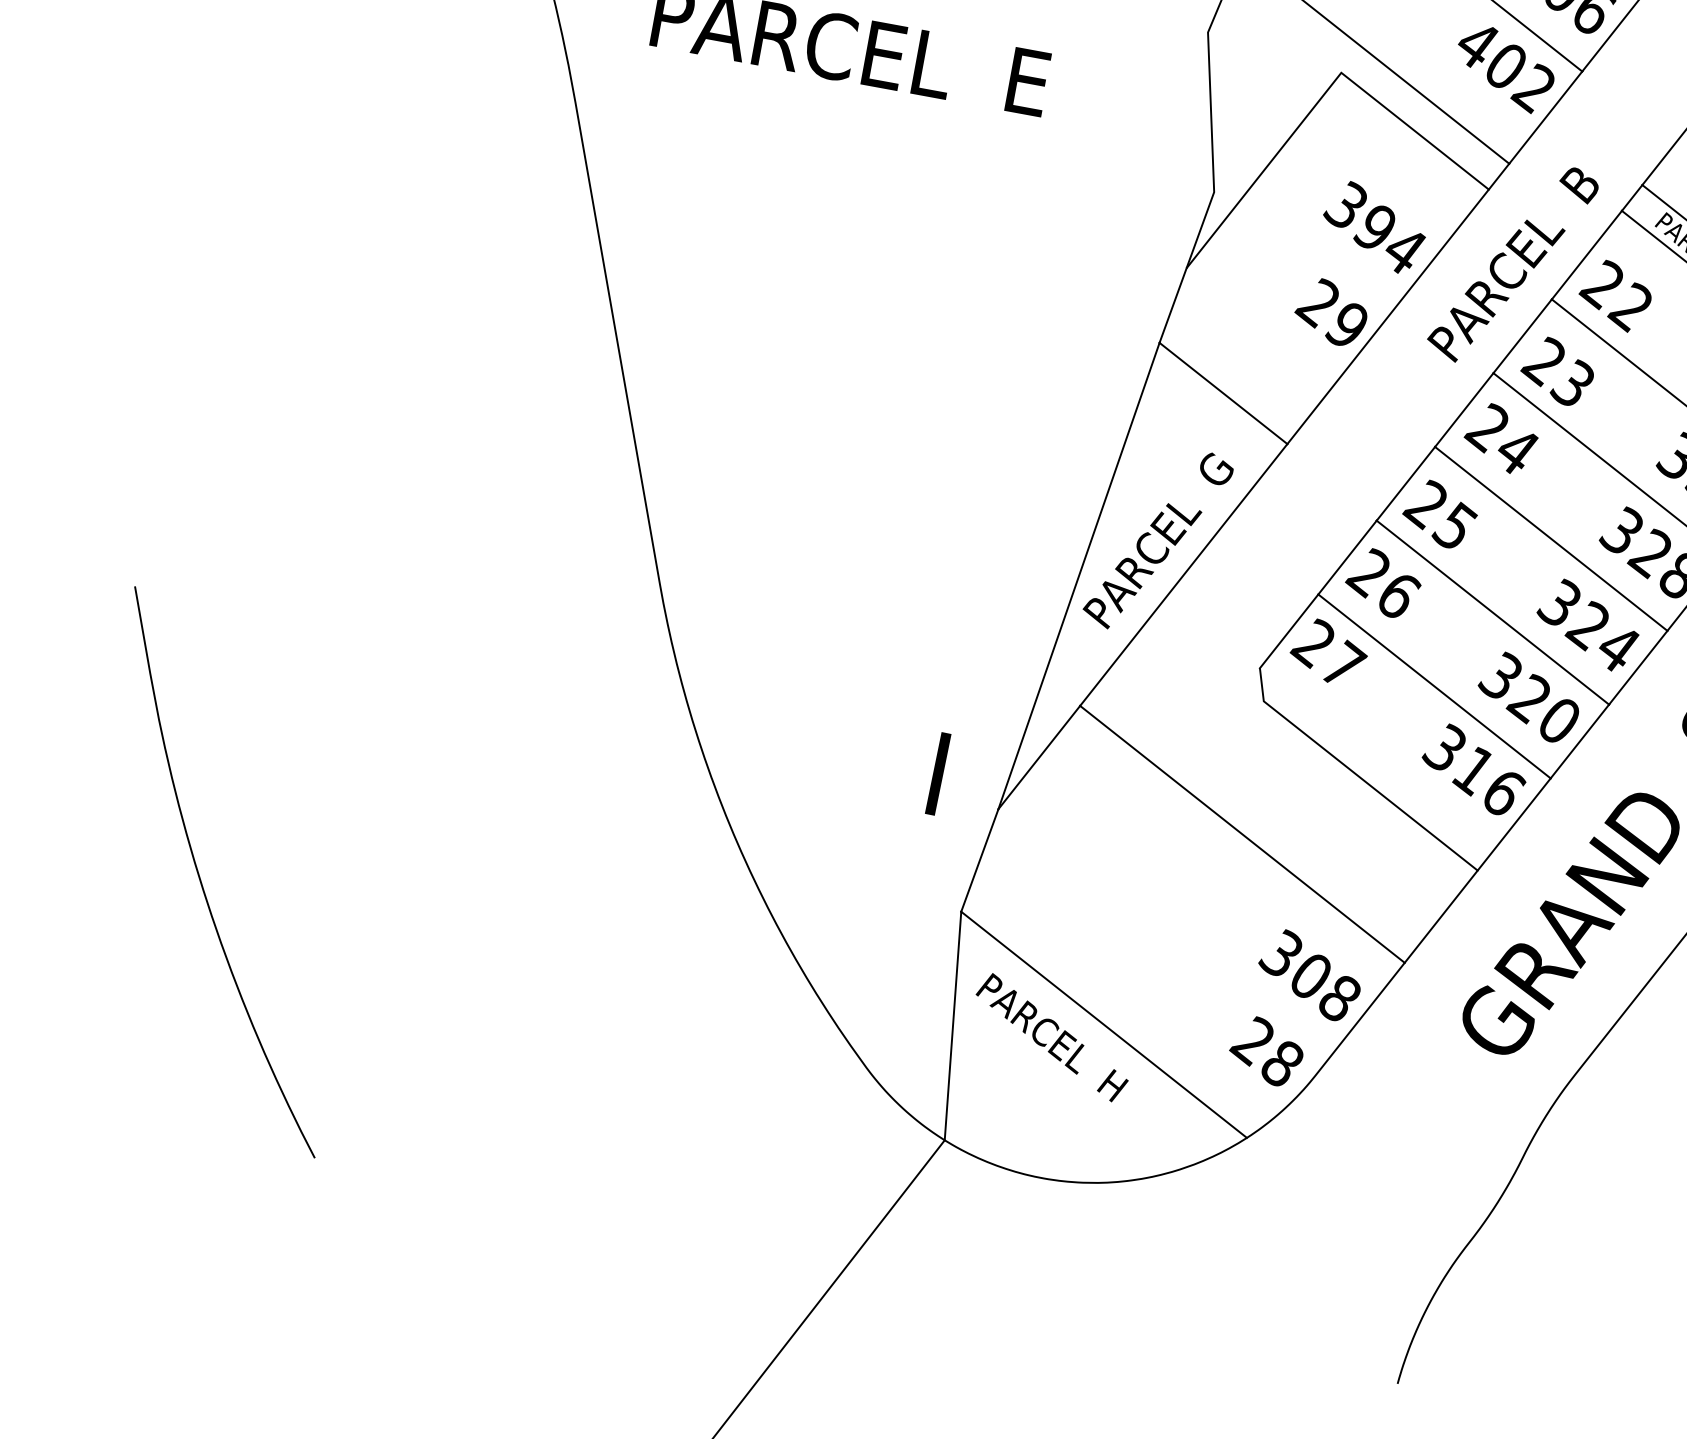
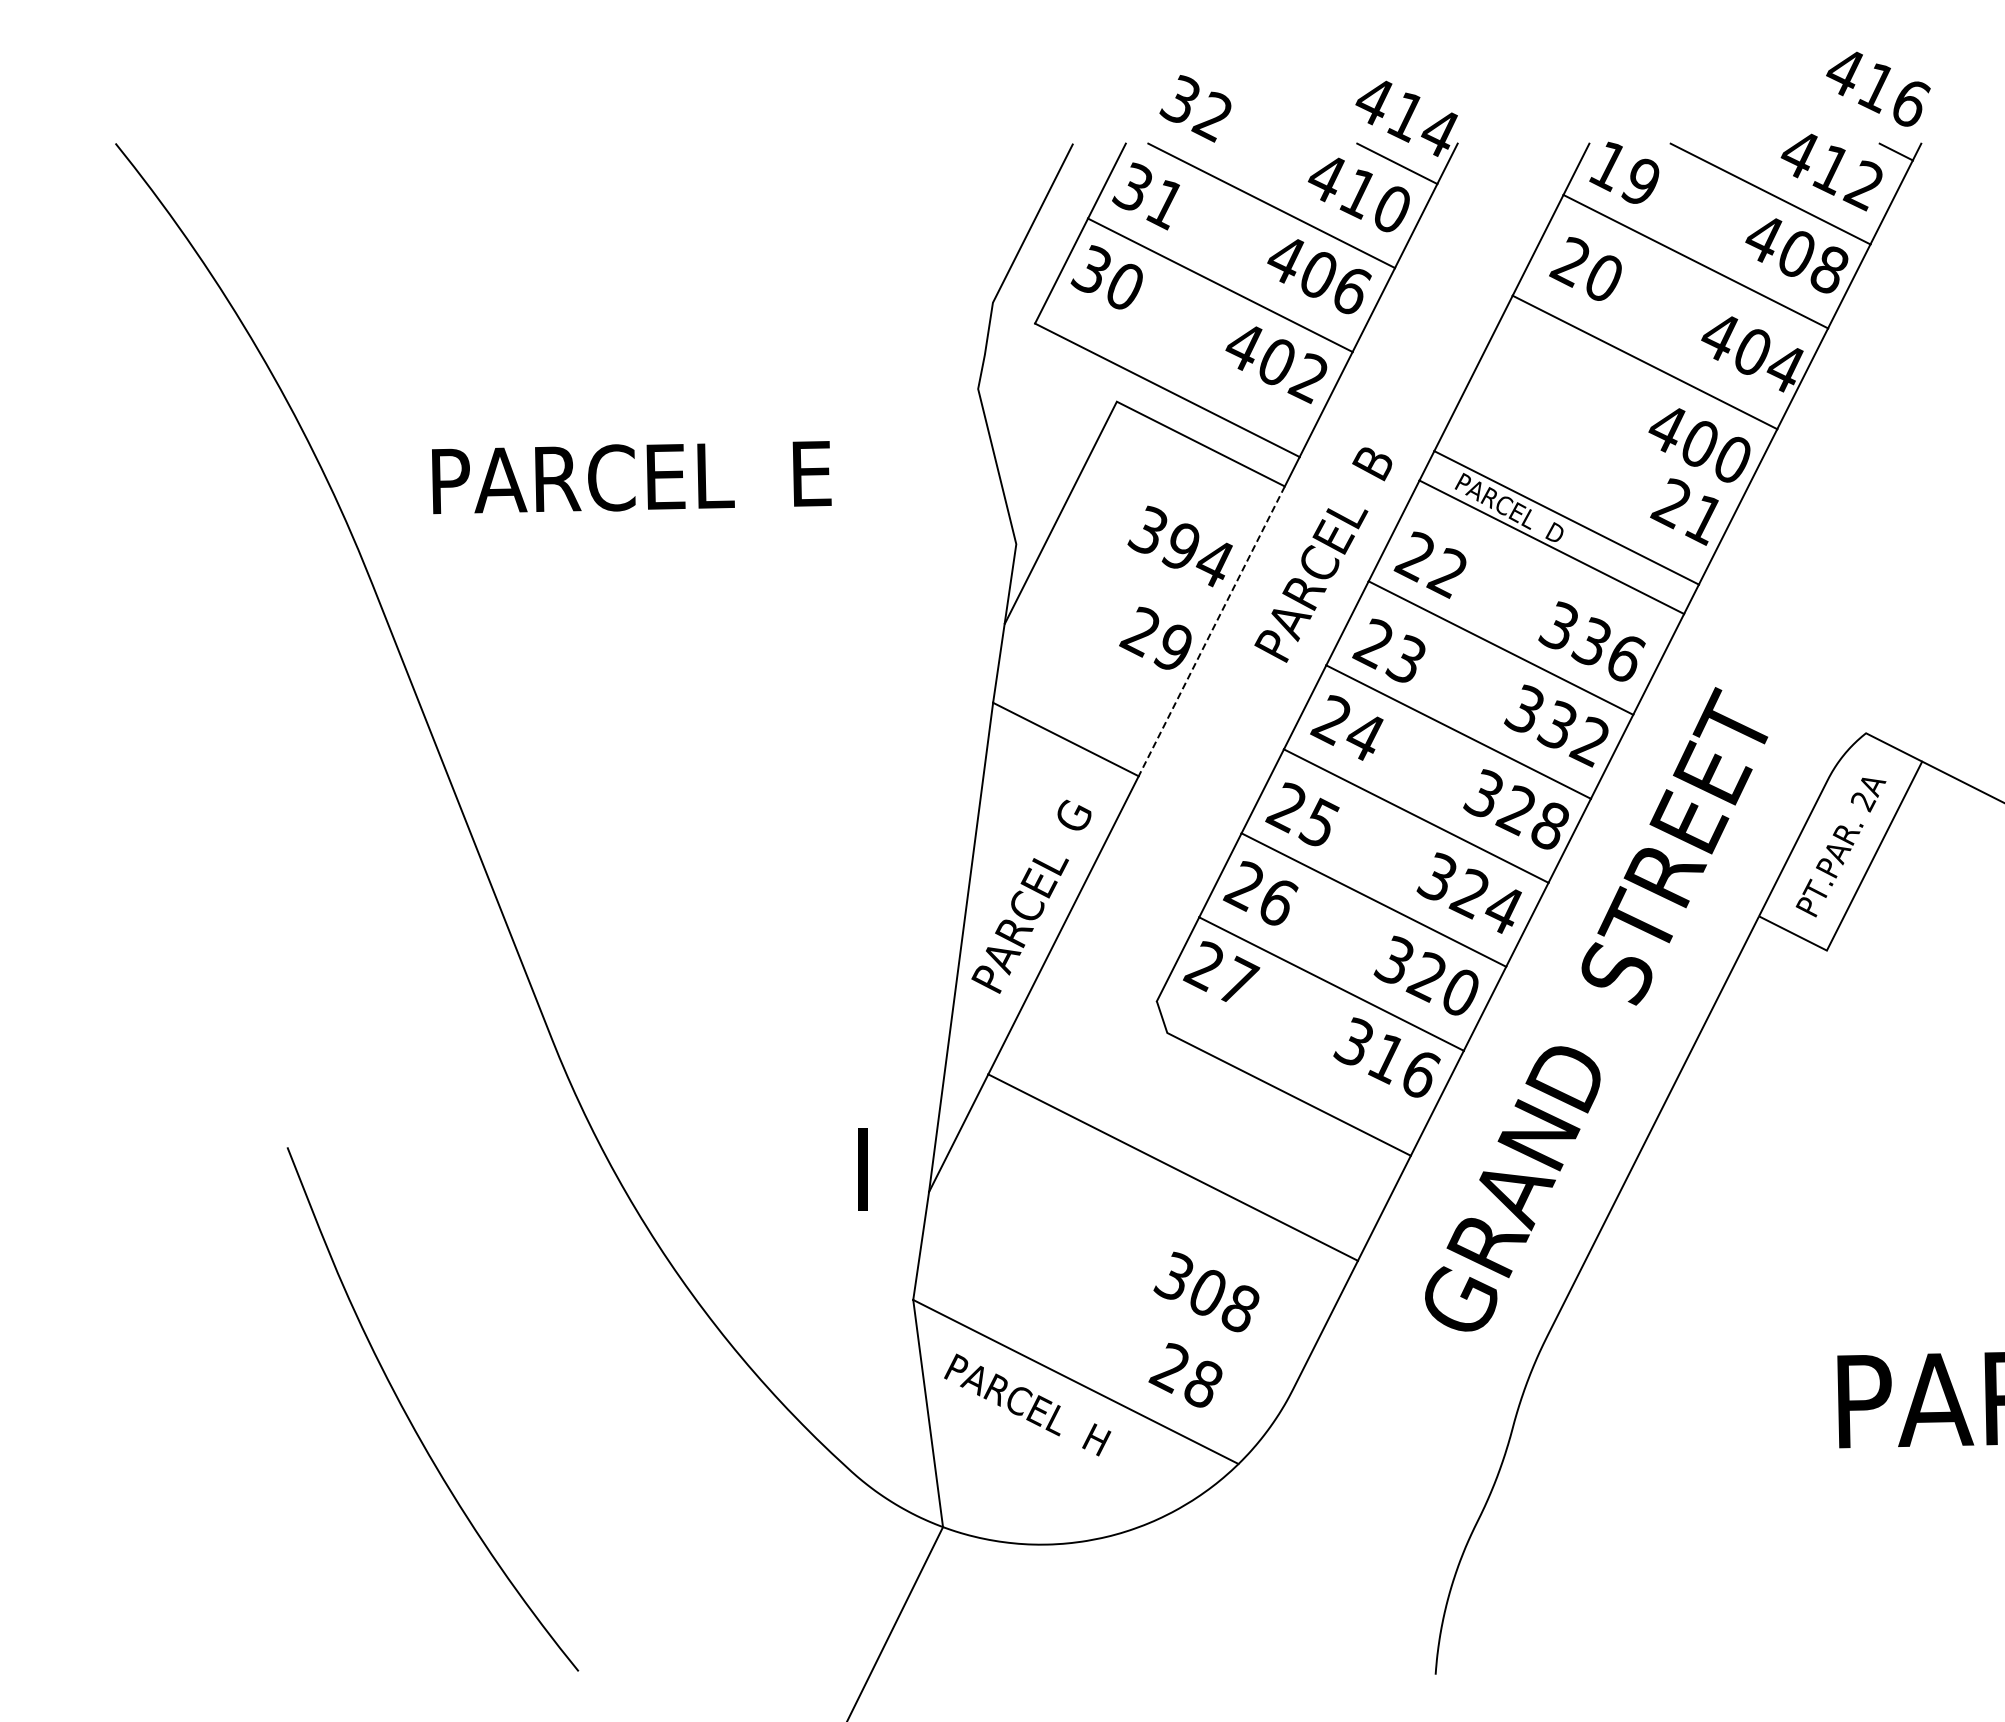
line: (1387, 316) -> (1211, 631), solid -> dashed
curve: (200, 877) -> (410, 1419), moved
text: (1309, 974) -> (1206, 1291), moved
text: (1266, 1051) -> (1185, 1375), moved

